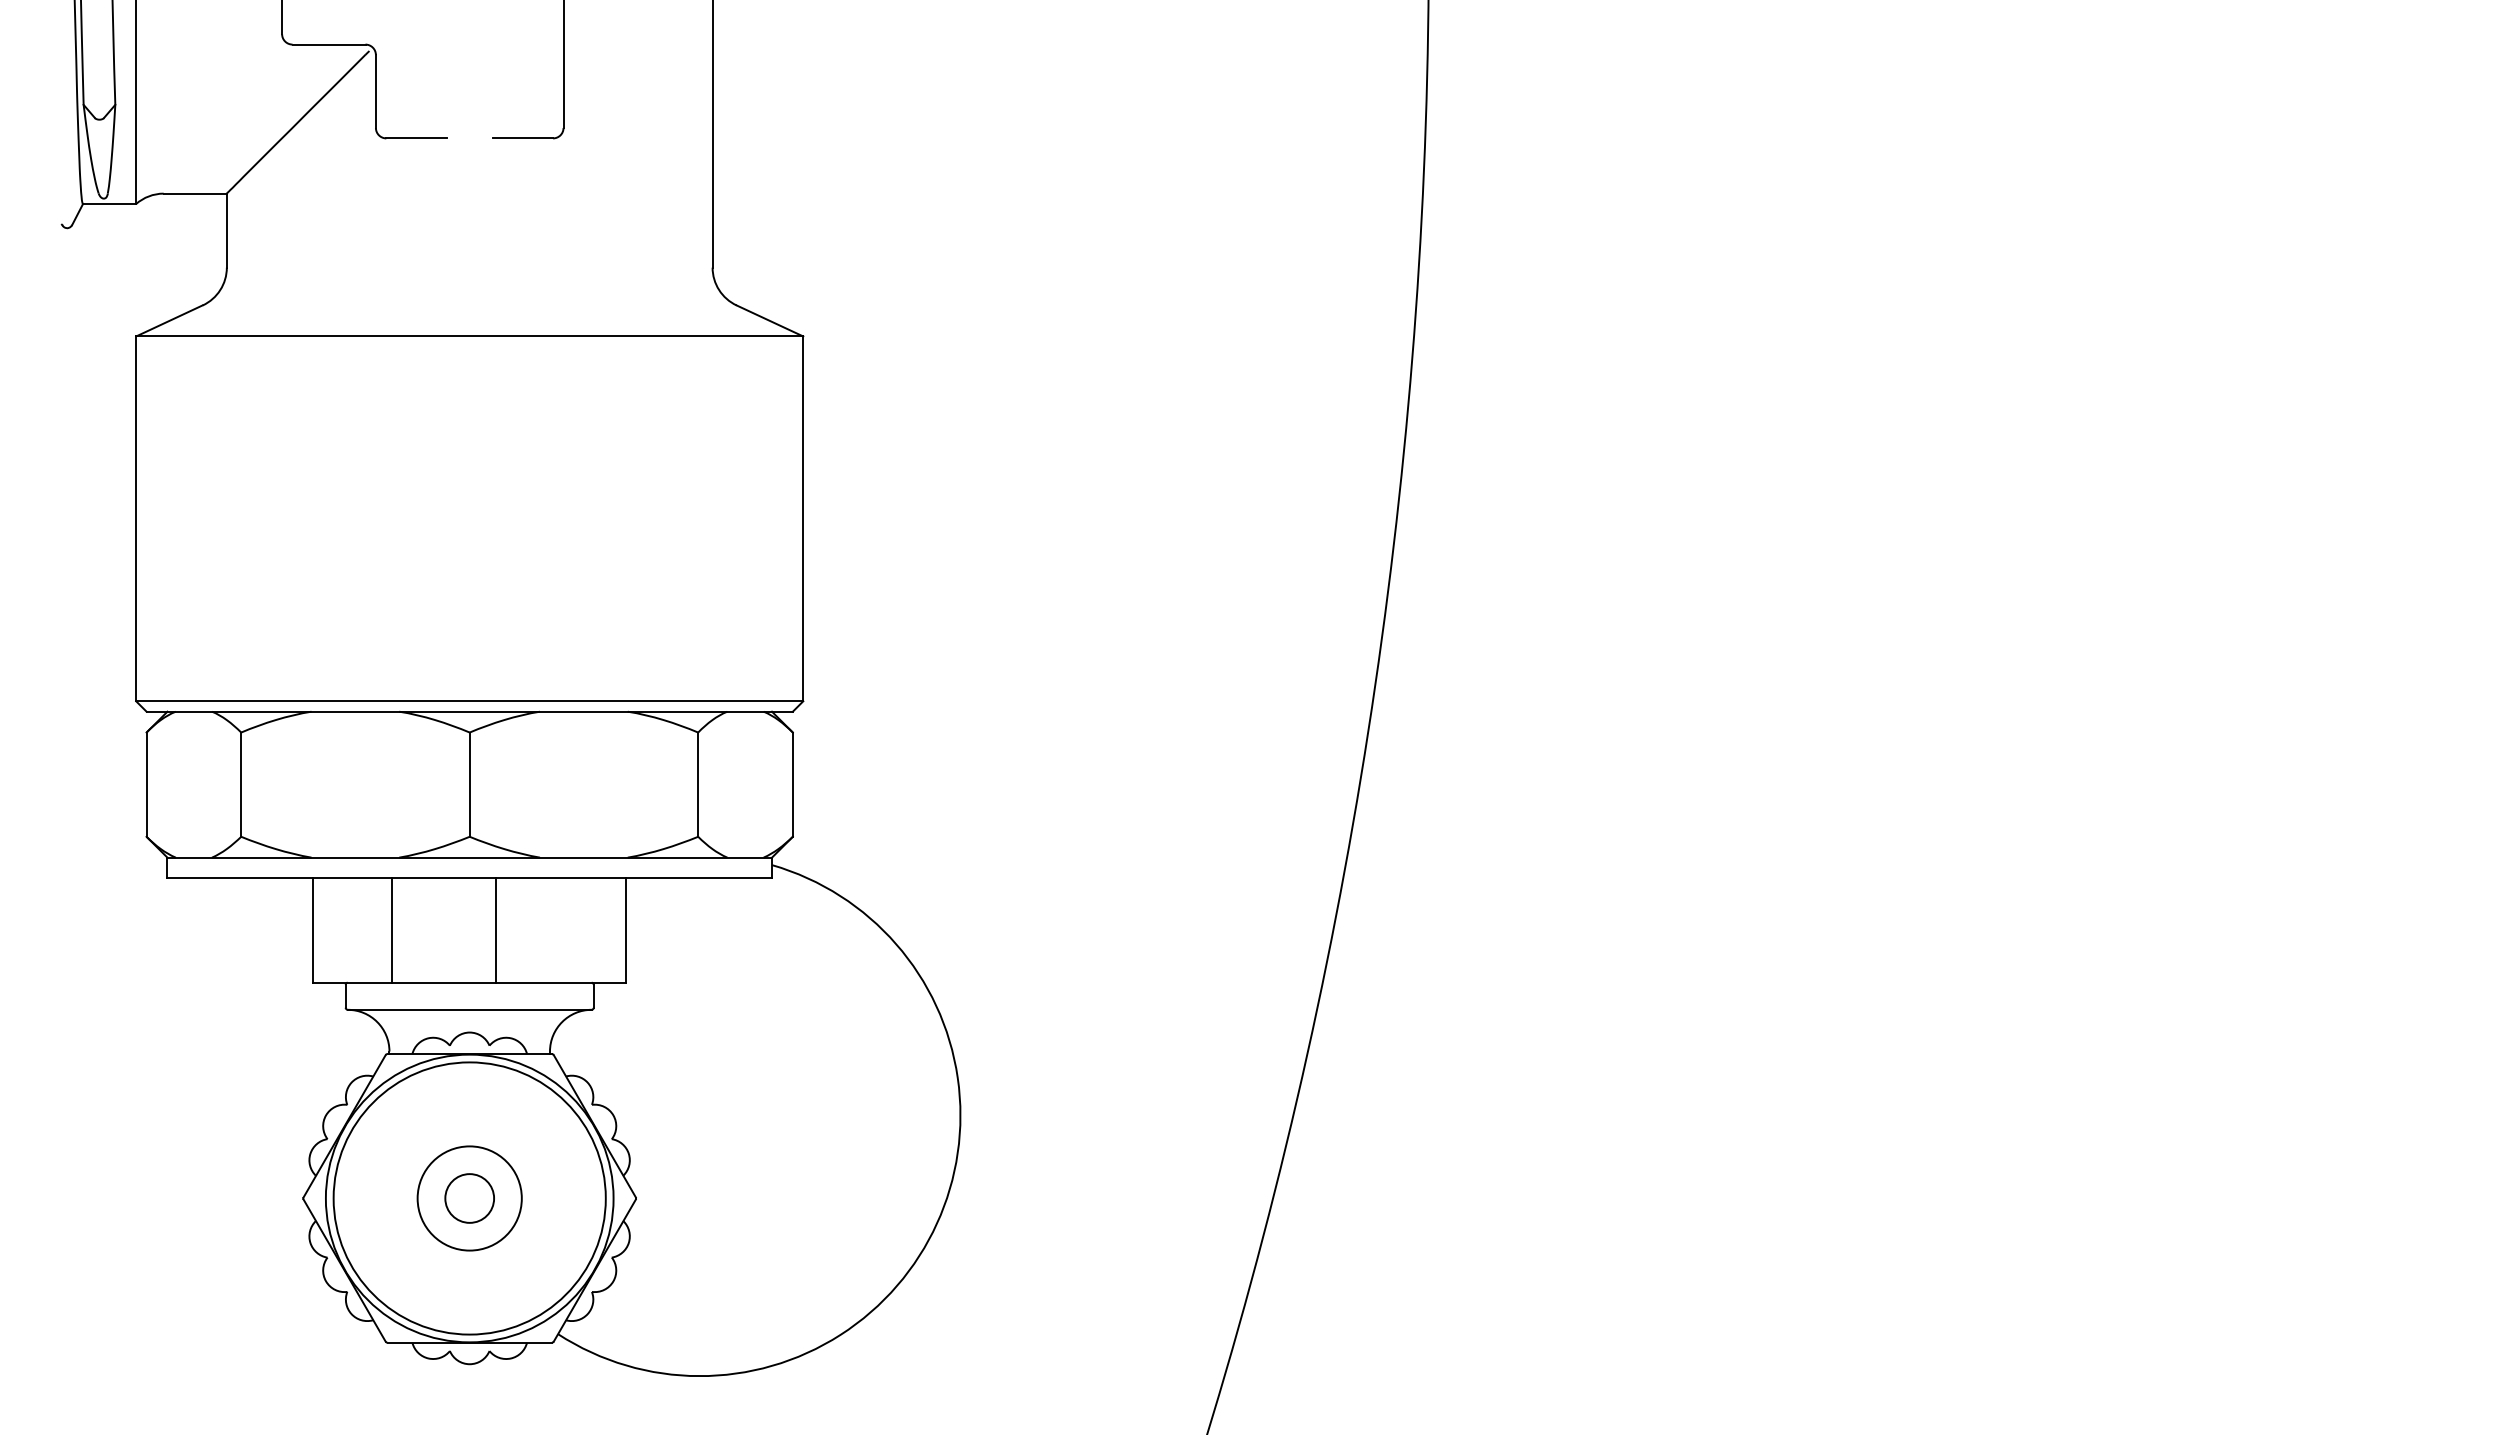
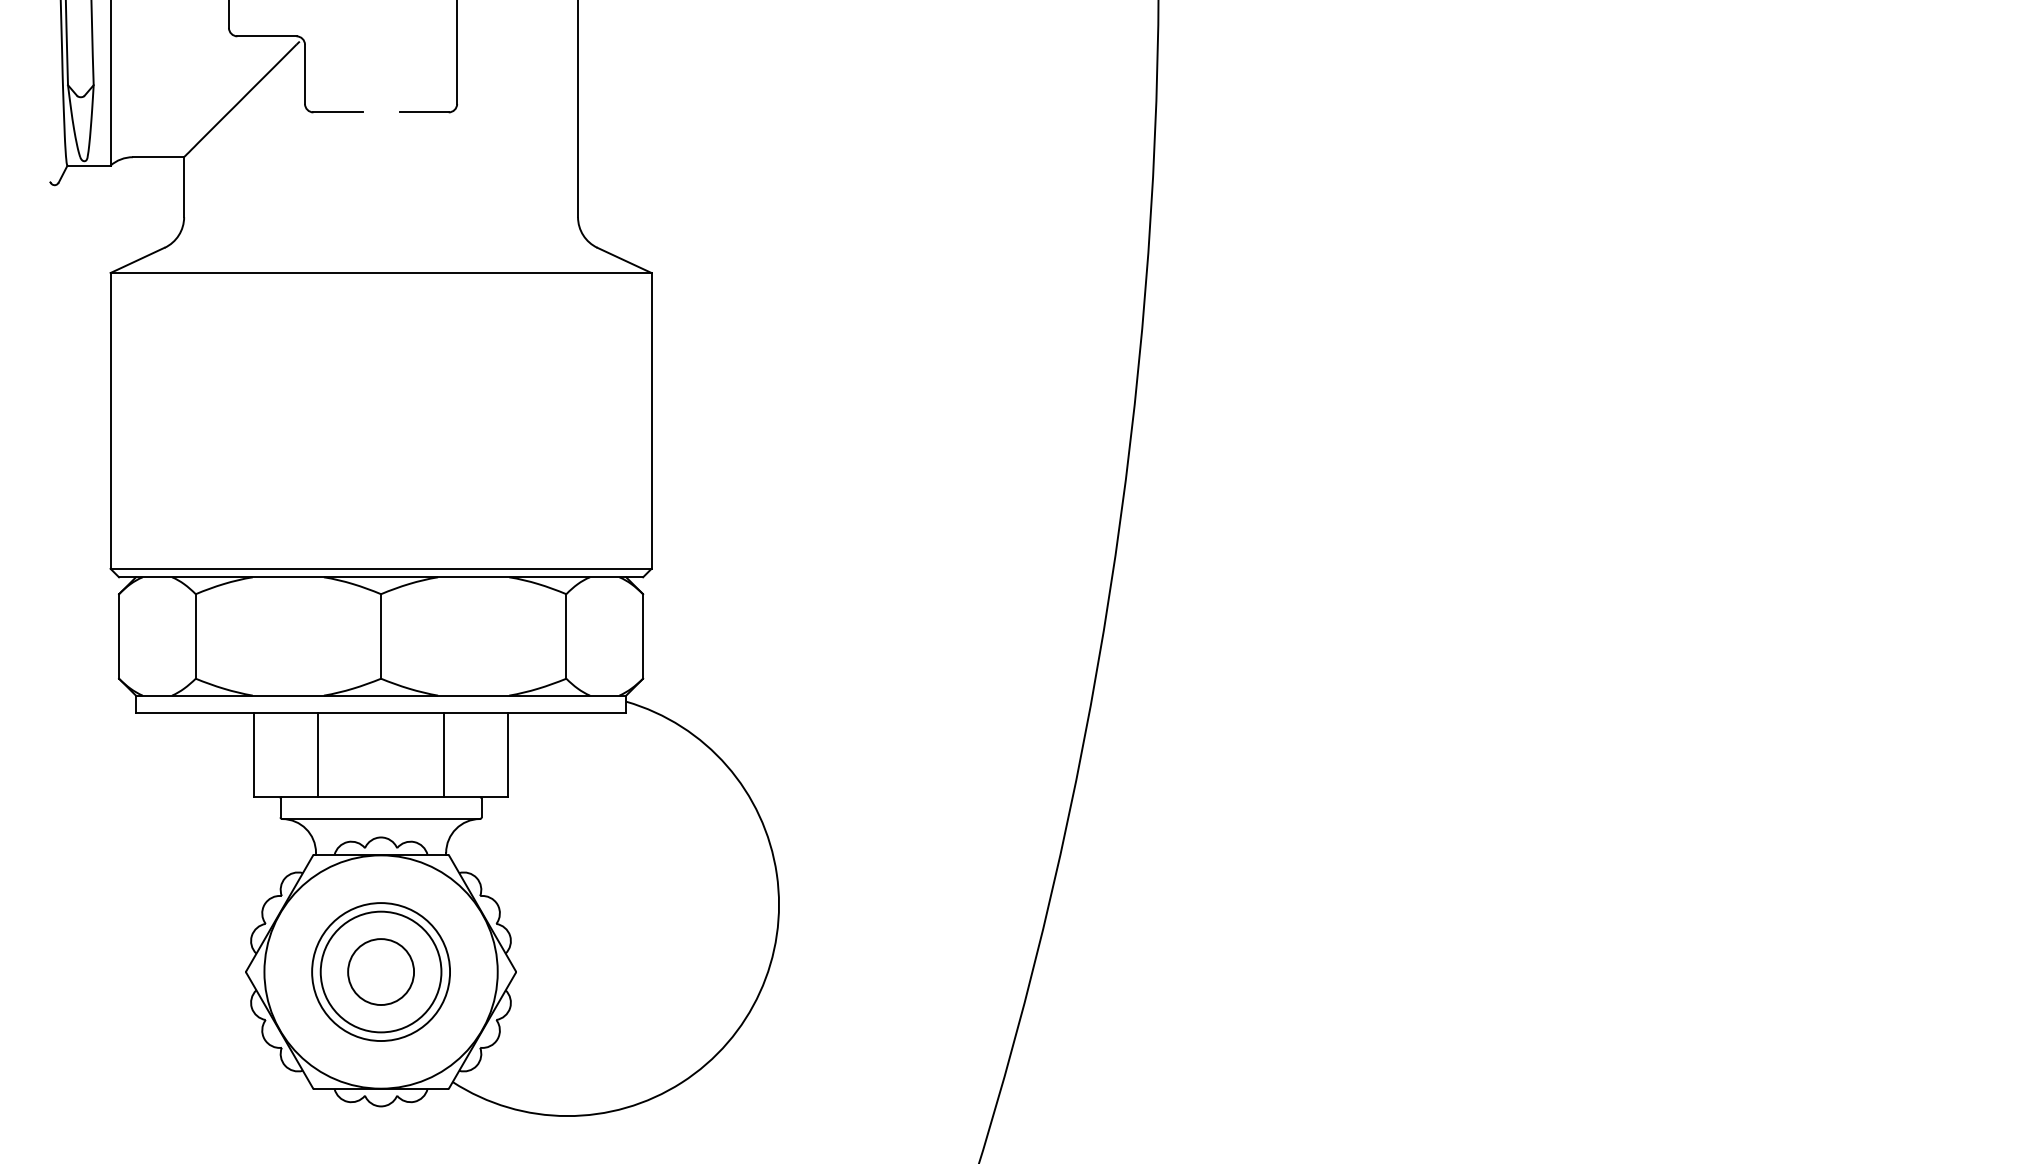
line: (495, 930) -> (444, 754), moved
circle: (469, 1198) -> (380, 972), size x0.62
circle: (469, 1198) -> (380, 972), size x1.43
circle: (469, 1198) -> (380, 972), size x1.67

